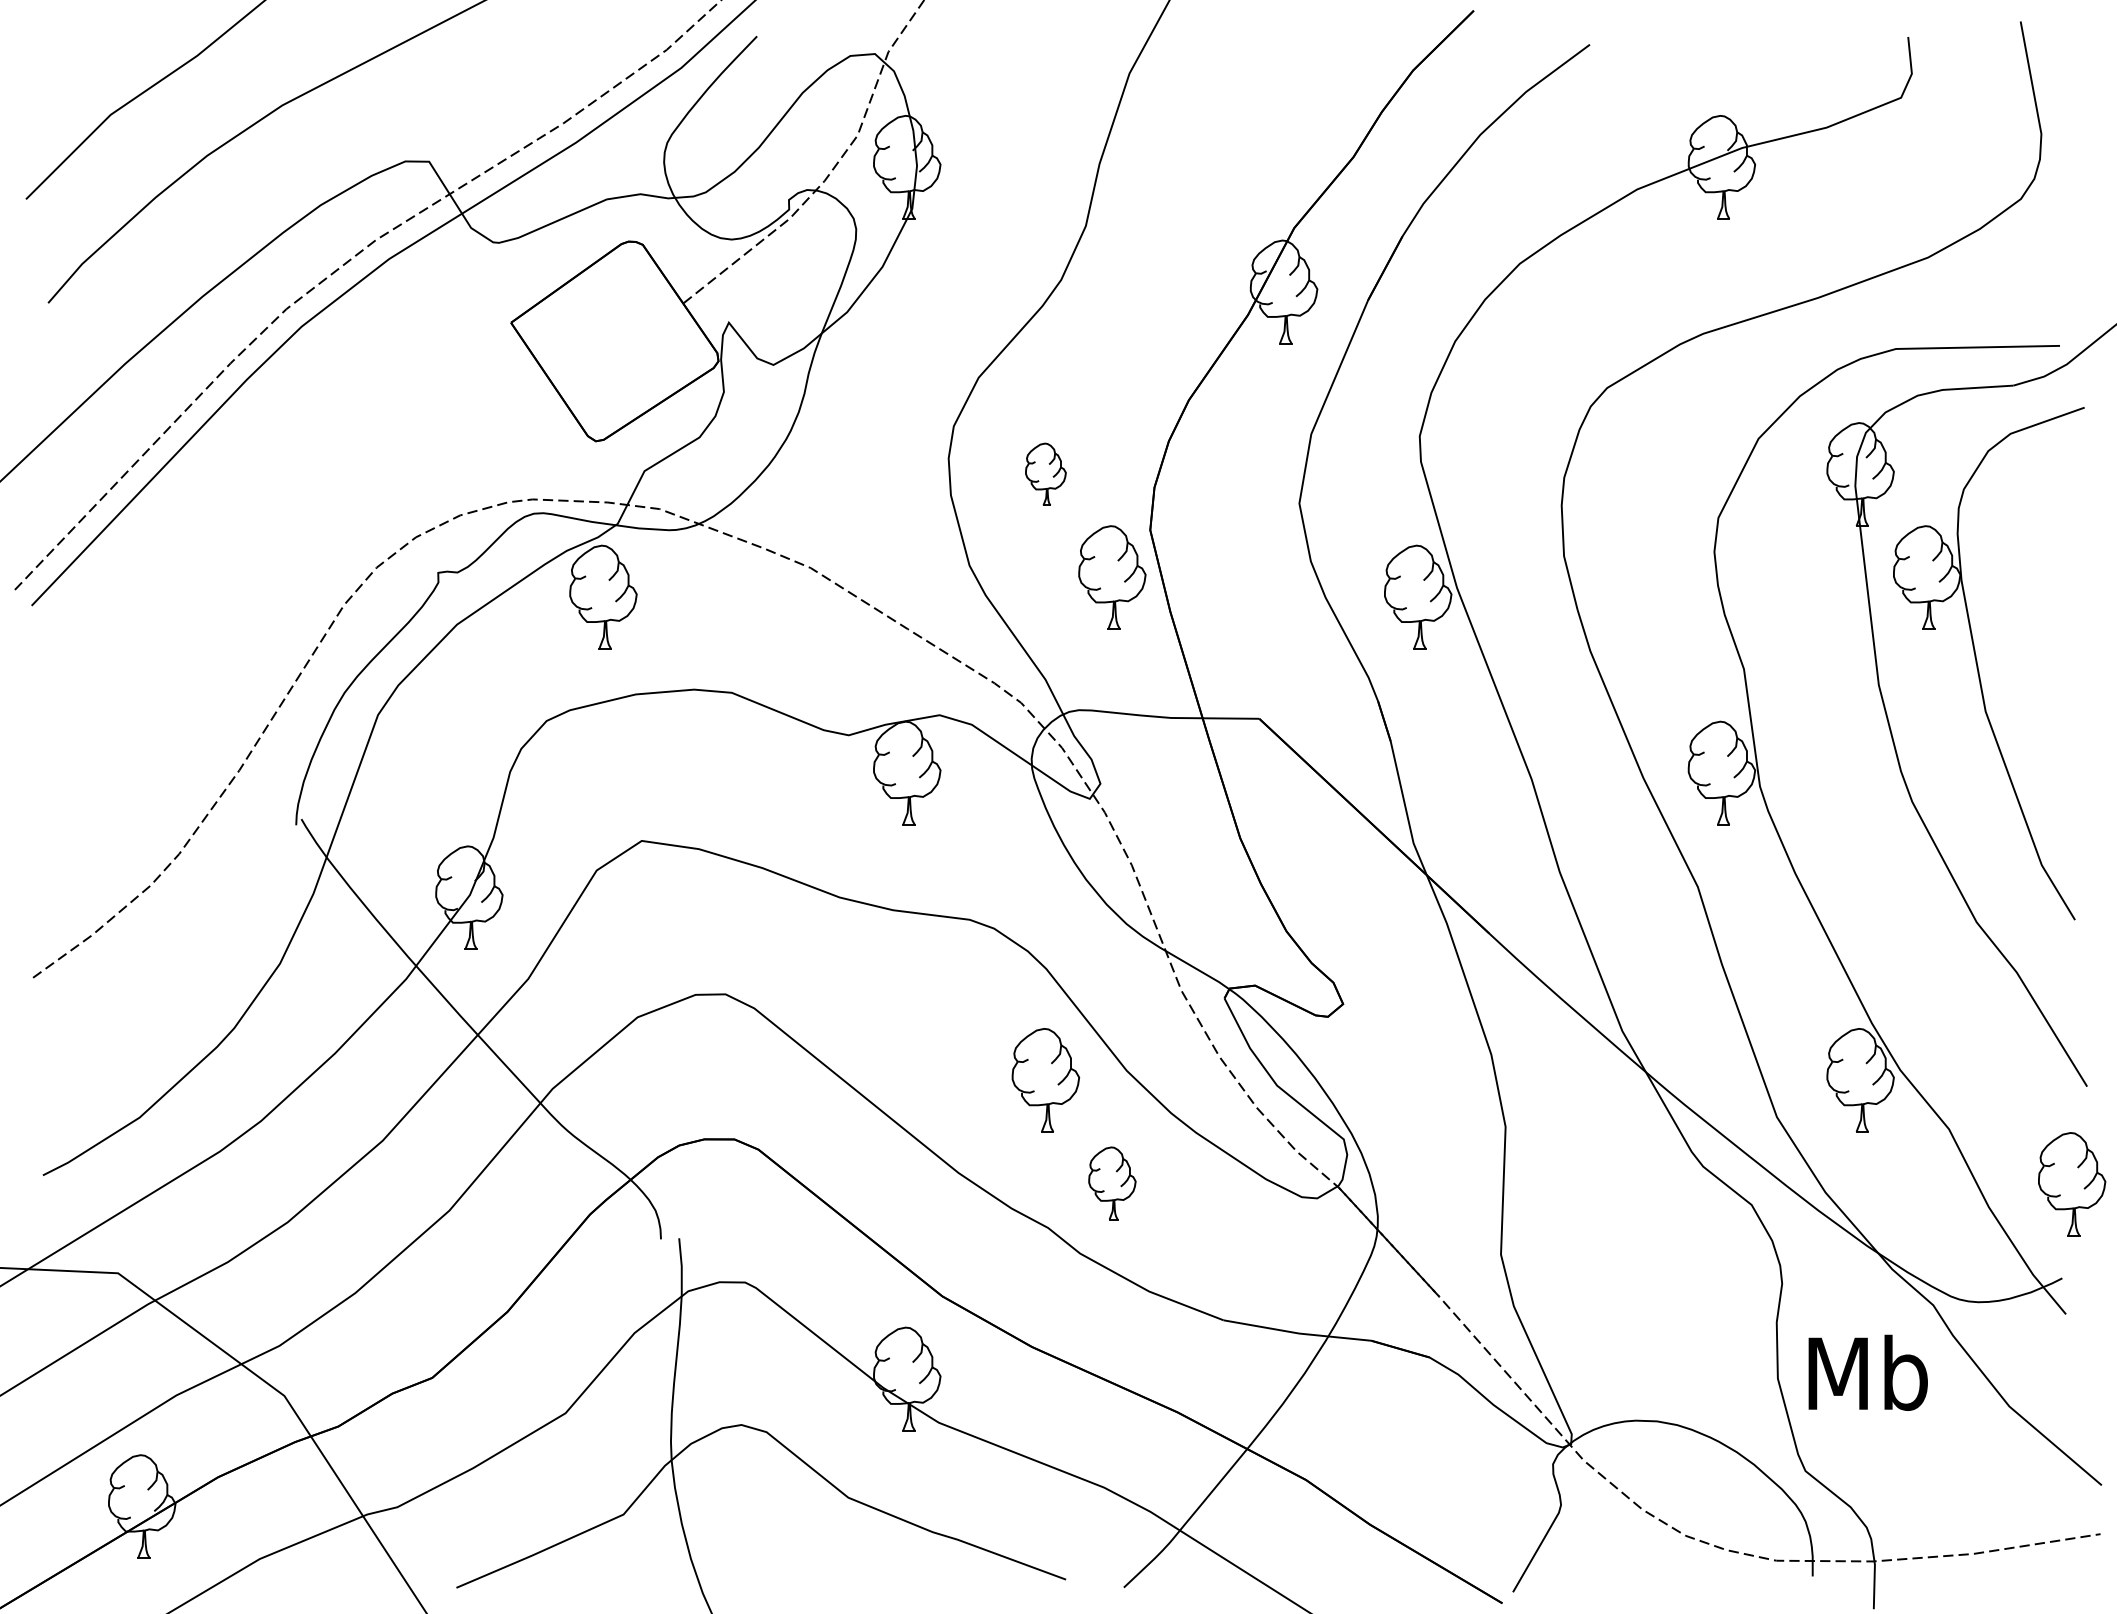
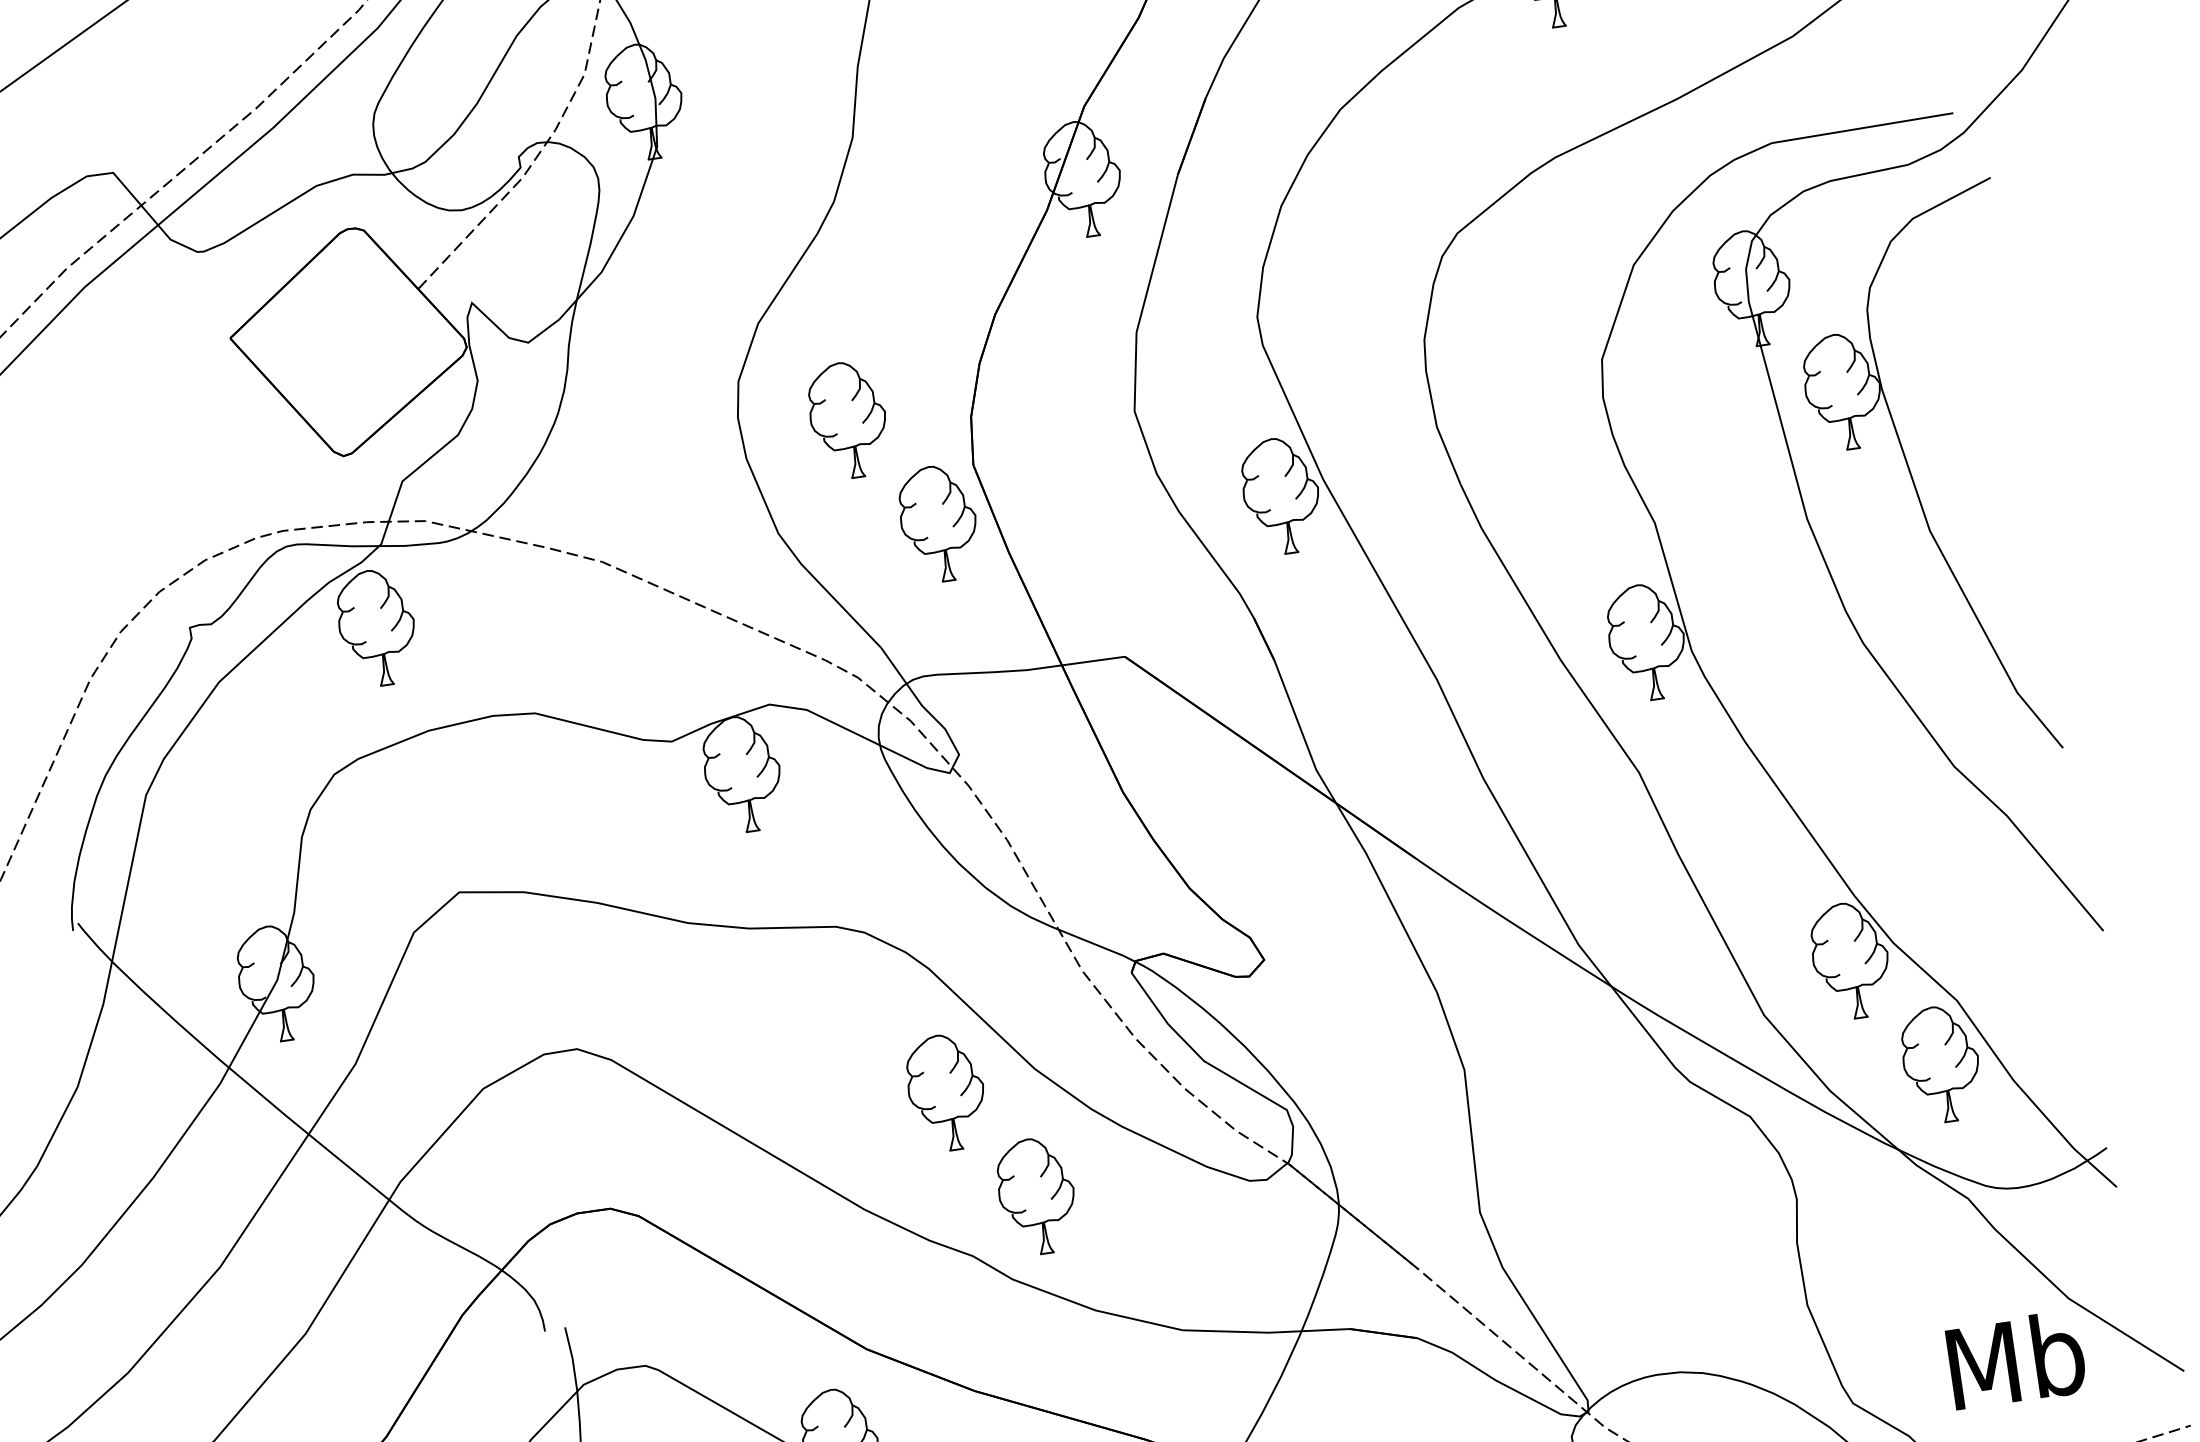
part: (1045, 474) -> (848, 420), size x1.67
part: (1112, 1183) -> (1037, 1196), size x1.43
part: (2072, 1184) -> (1941, 1064), moved
text: (1867, 1372) -> (2015, 1359), moved

